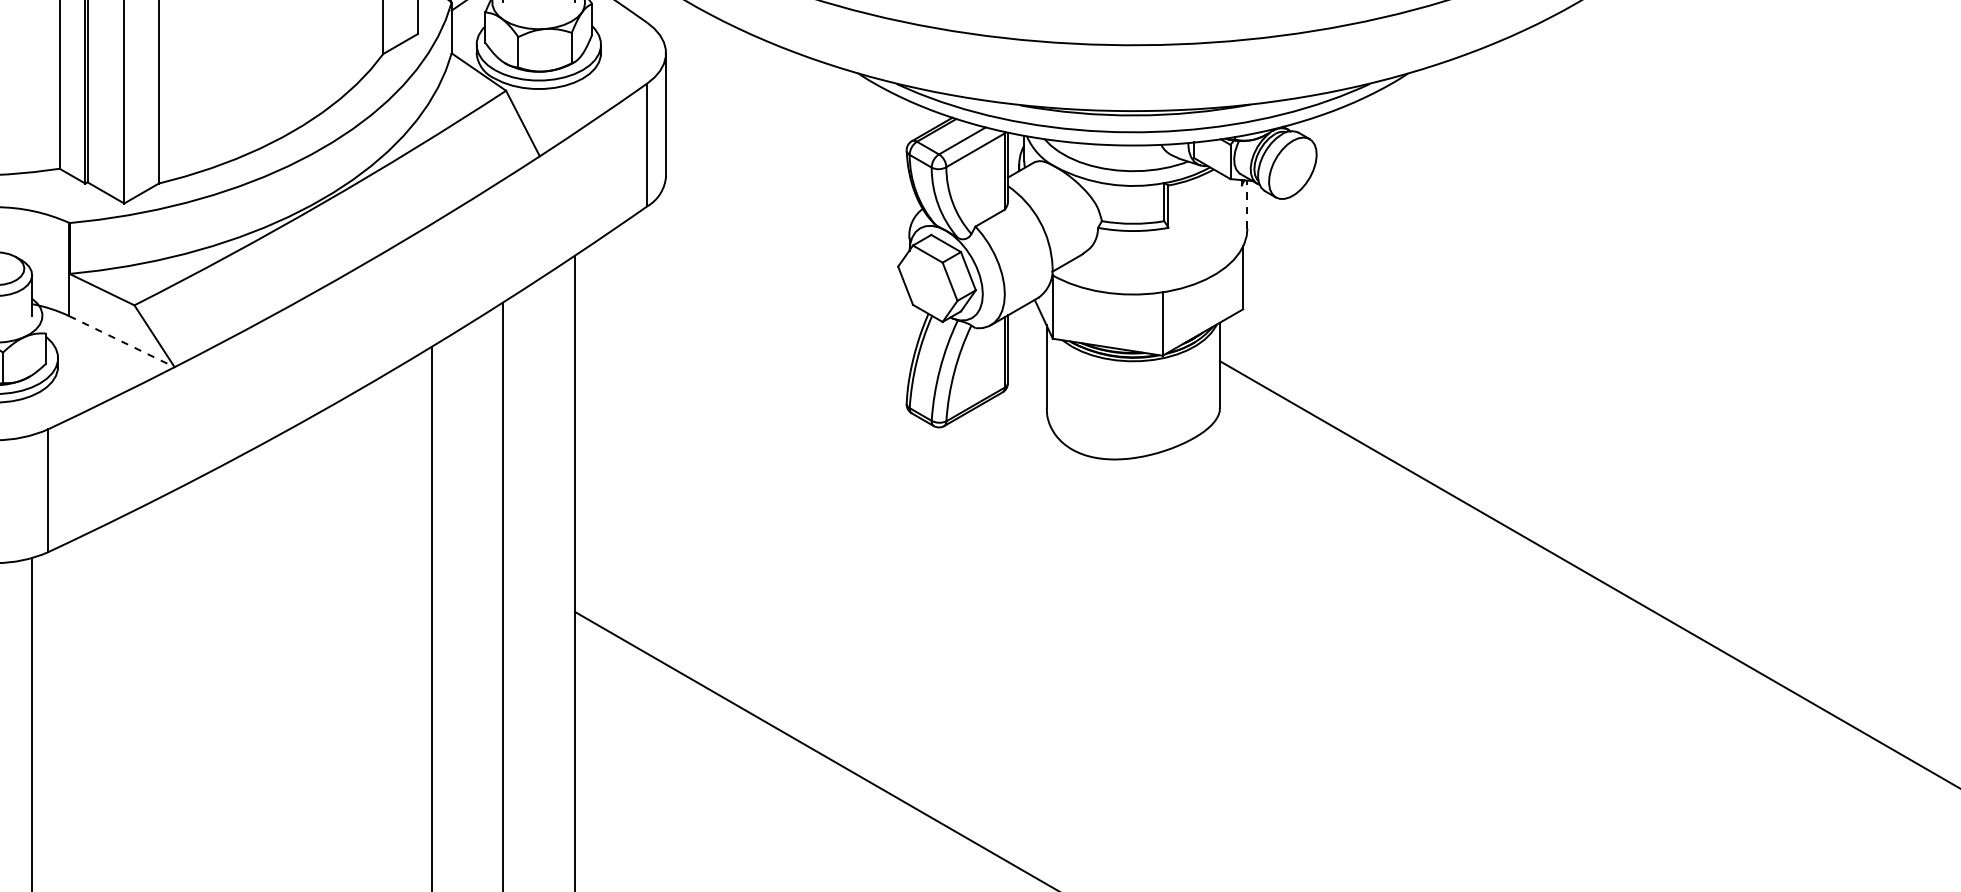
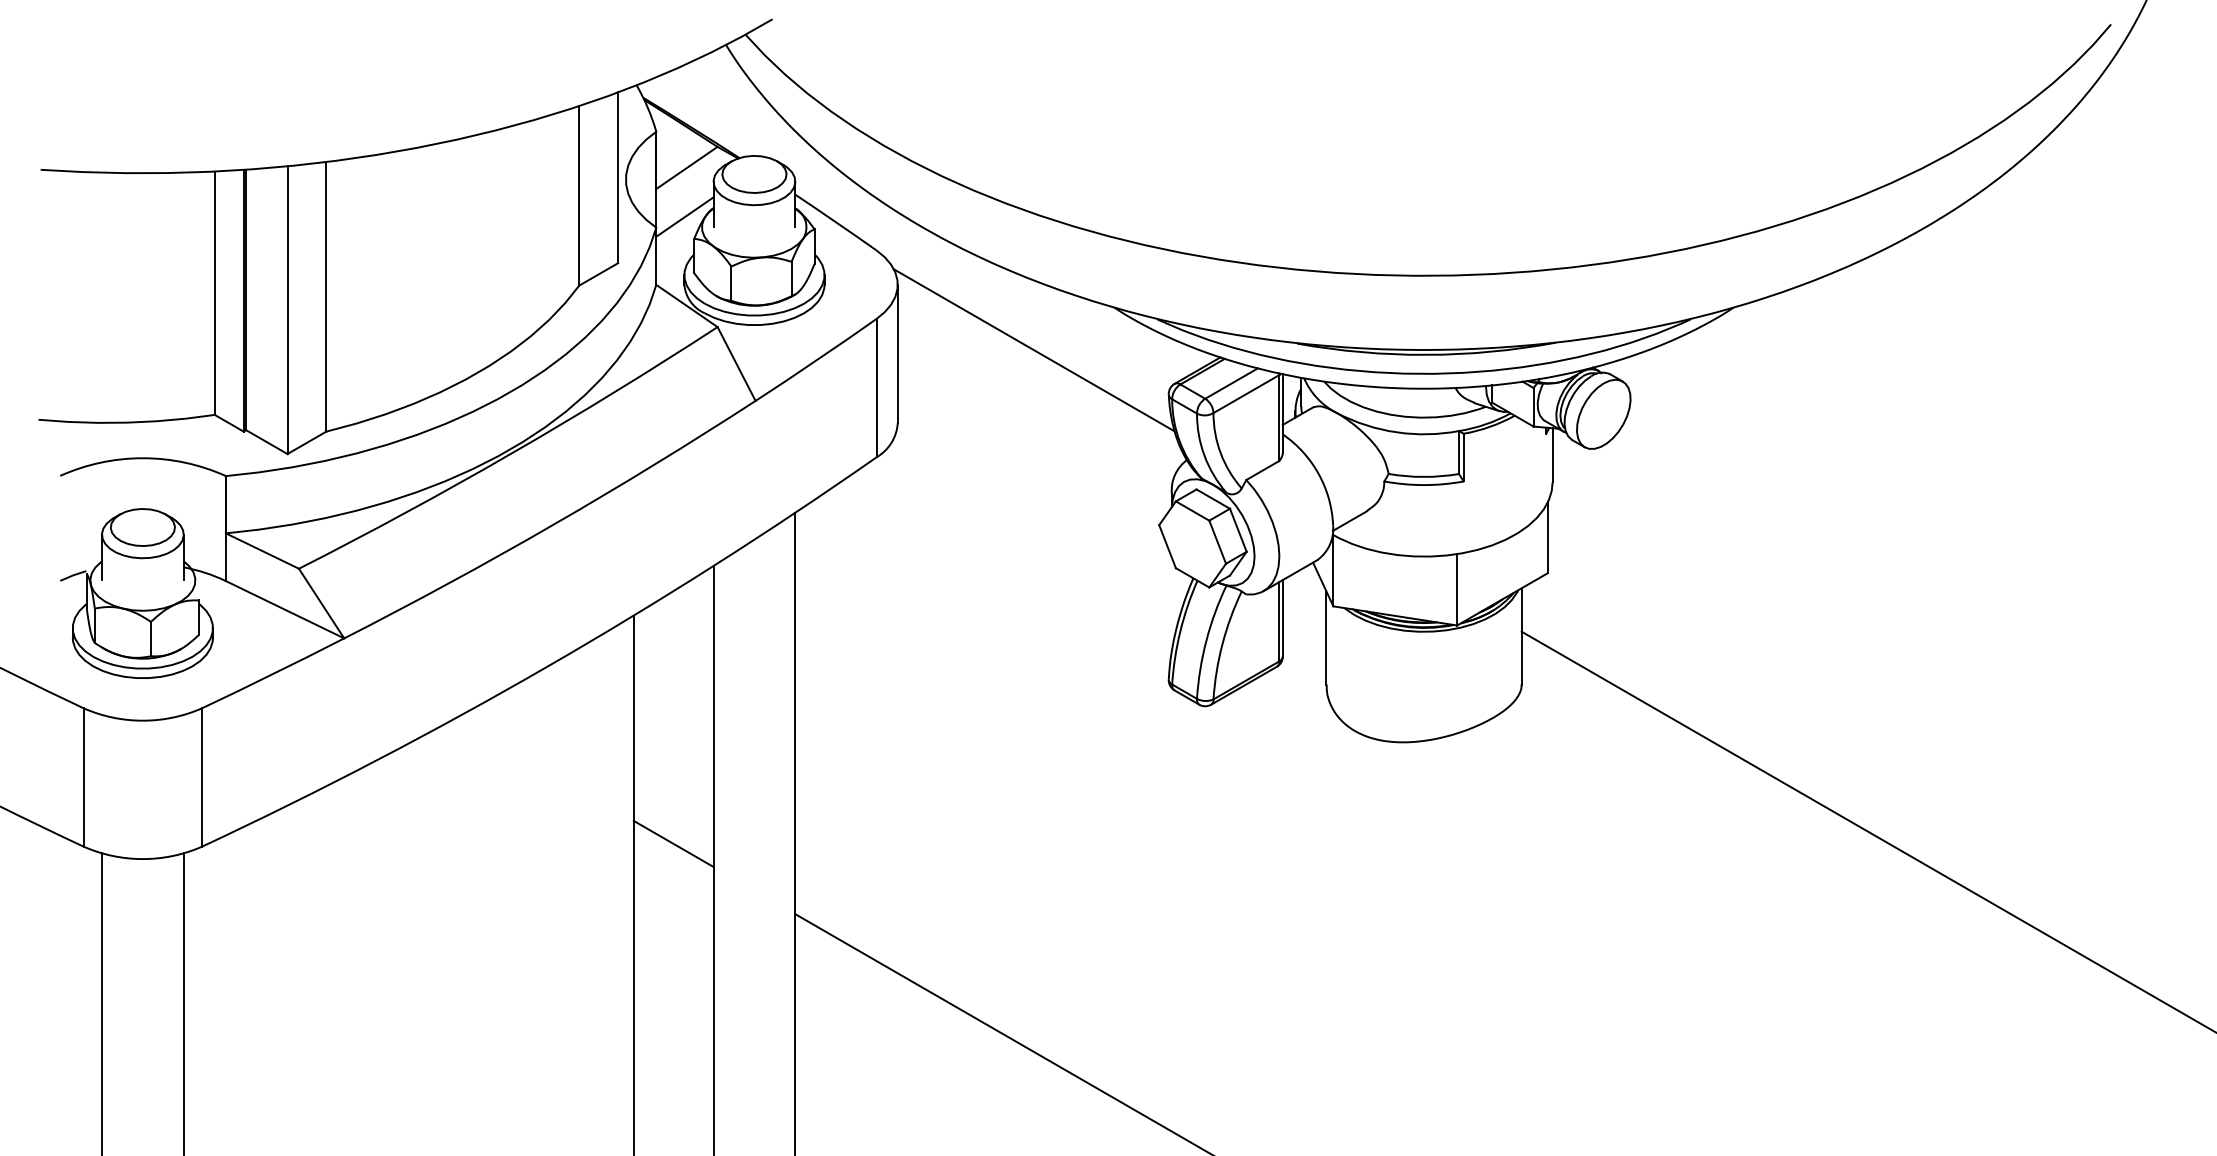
line: (786, 111) -> (1033, 350), added
line: (1247, 203) -> (1552, 454), dashed -> solid
line: (121, 341) -> (284, 609), dashed -> solid
line: (466, 549) -> (673, 843), added

